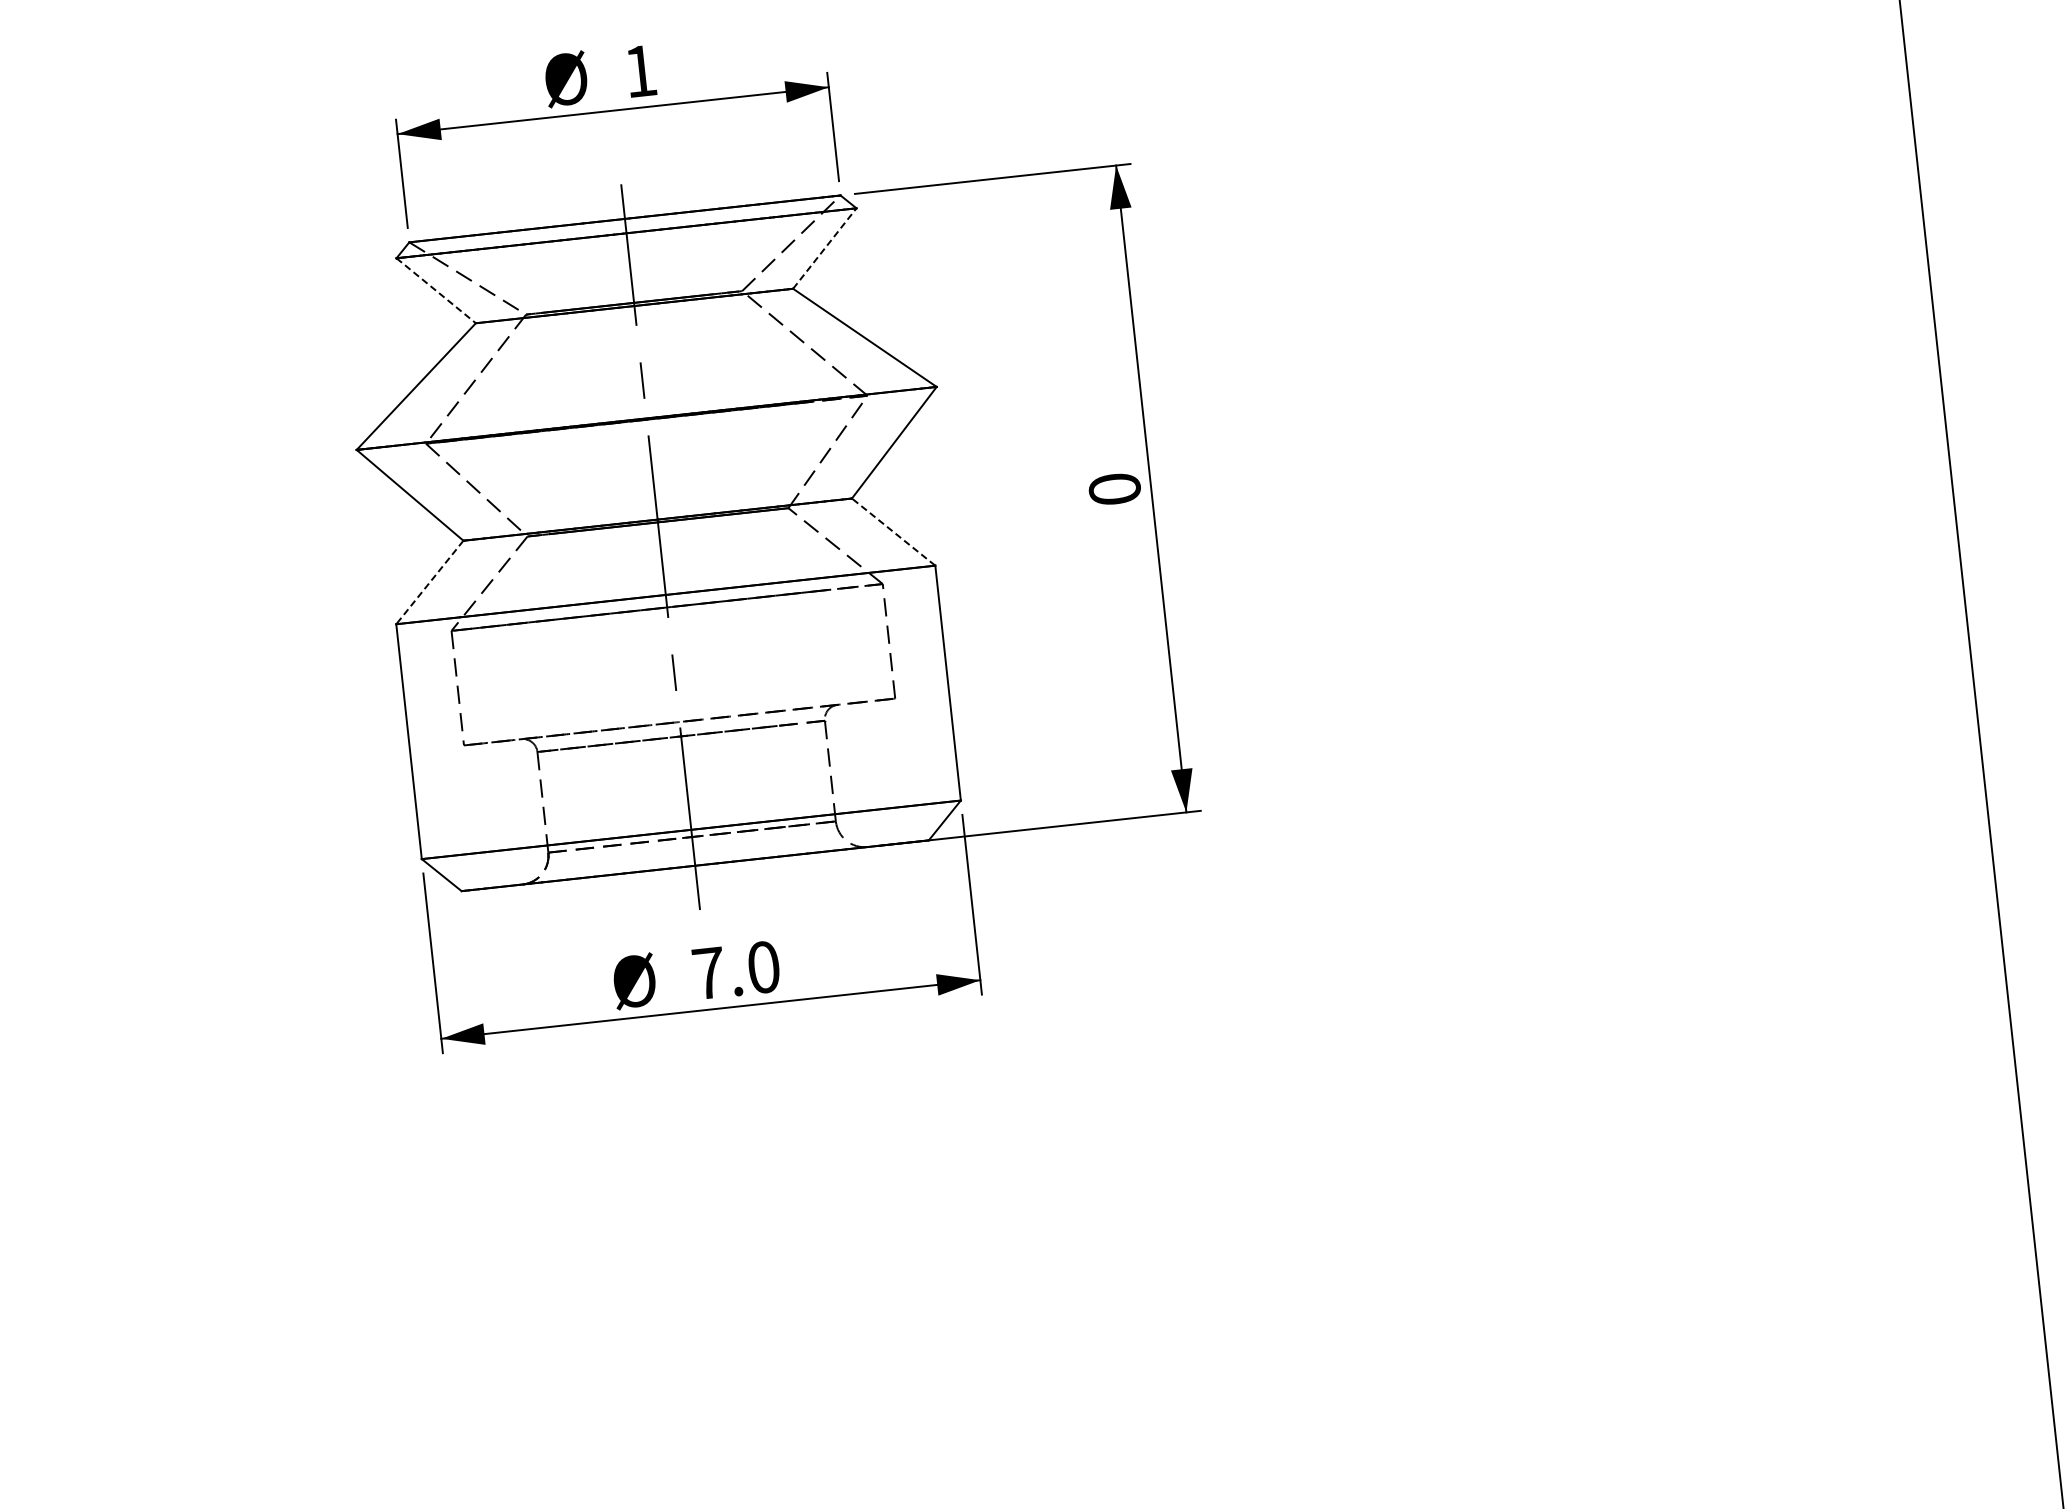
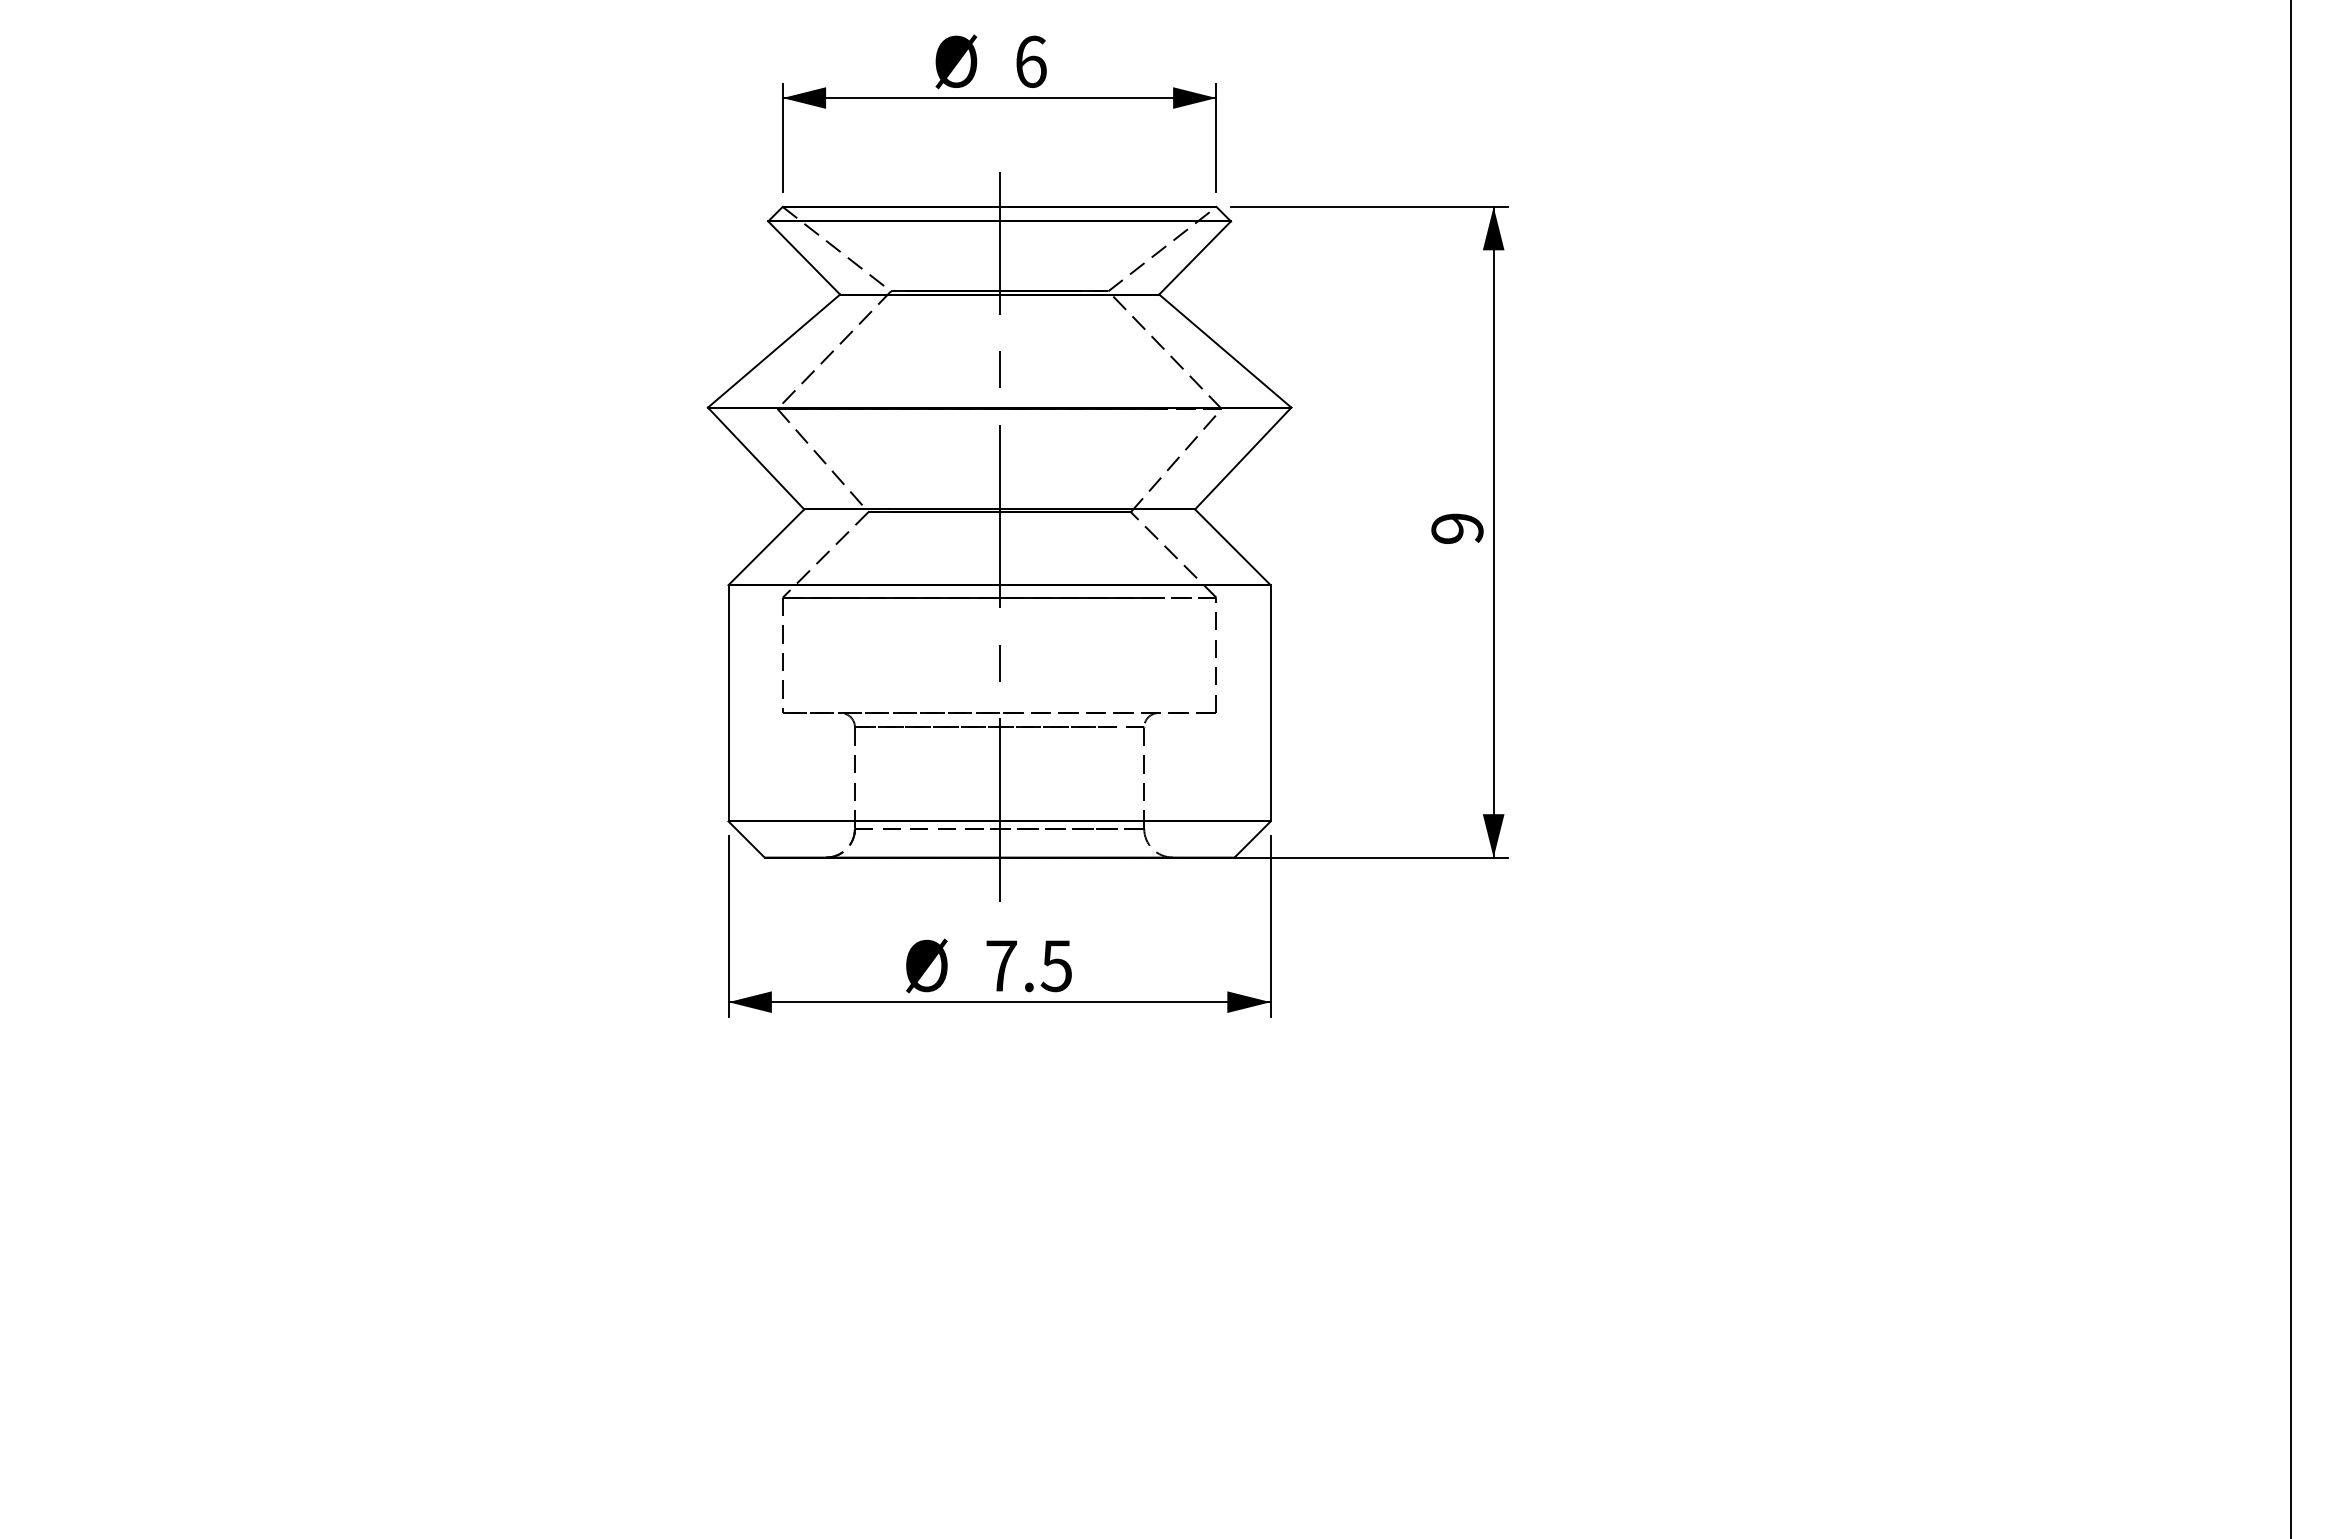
text: (640, 70) -> (1031, 61), 1 -> 6
line: (825, 248) -> (1195, 257), dashed -> solid
line: (436, 291) -> (804, 258), dashed -> solid
text: (1114, 489) -> (1457, 528), 0 -> 9
line: (893, 532) -> (1232, 547), dashed -> solid
line: (430, 582) -> (766, 547), dashed -> solid
text: (763, 966) -> (1056, 965), 7.0 -> 7.5

